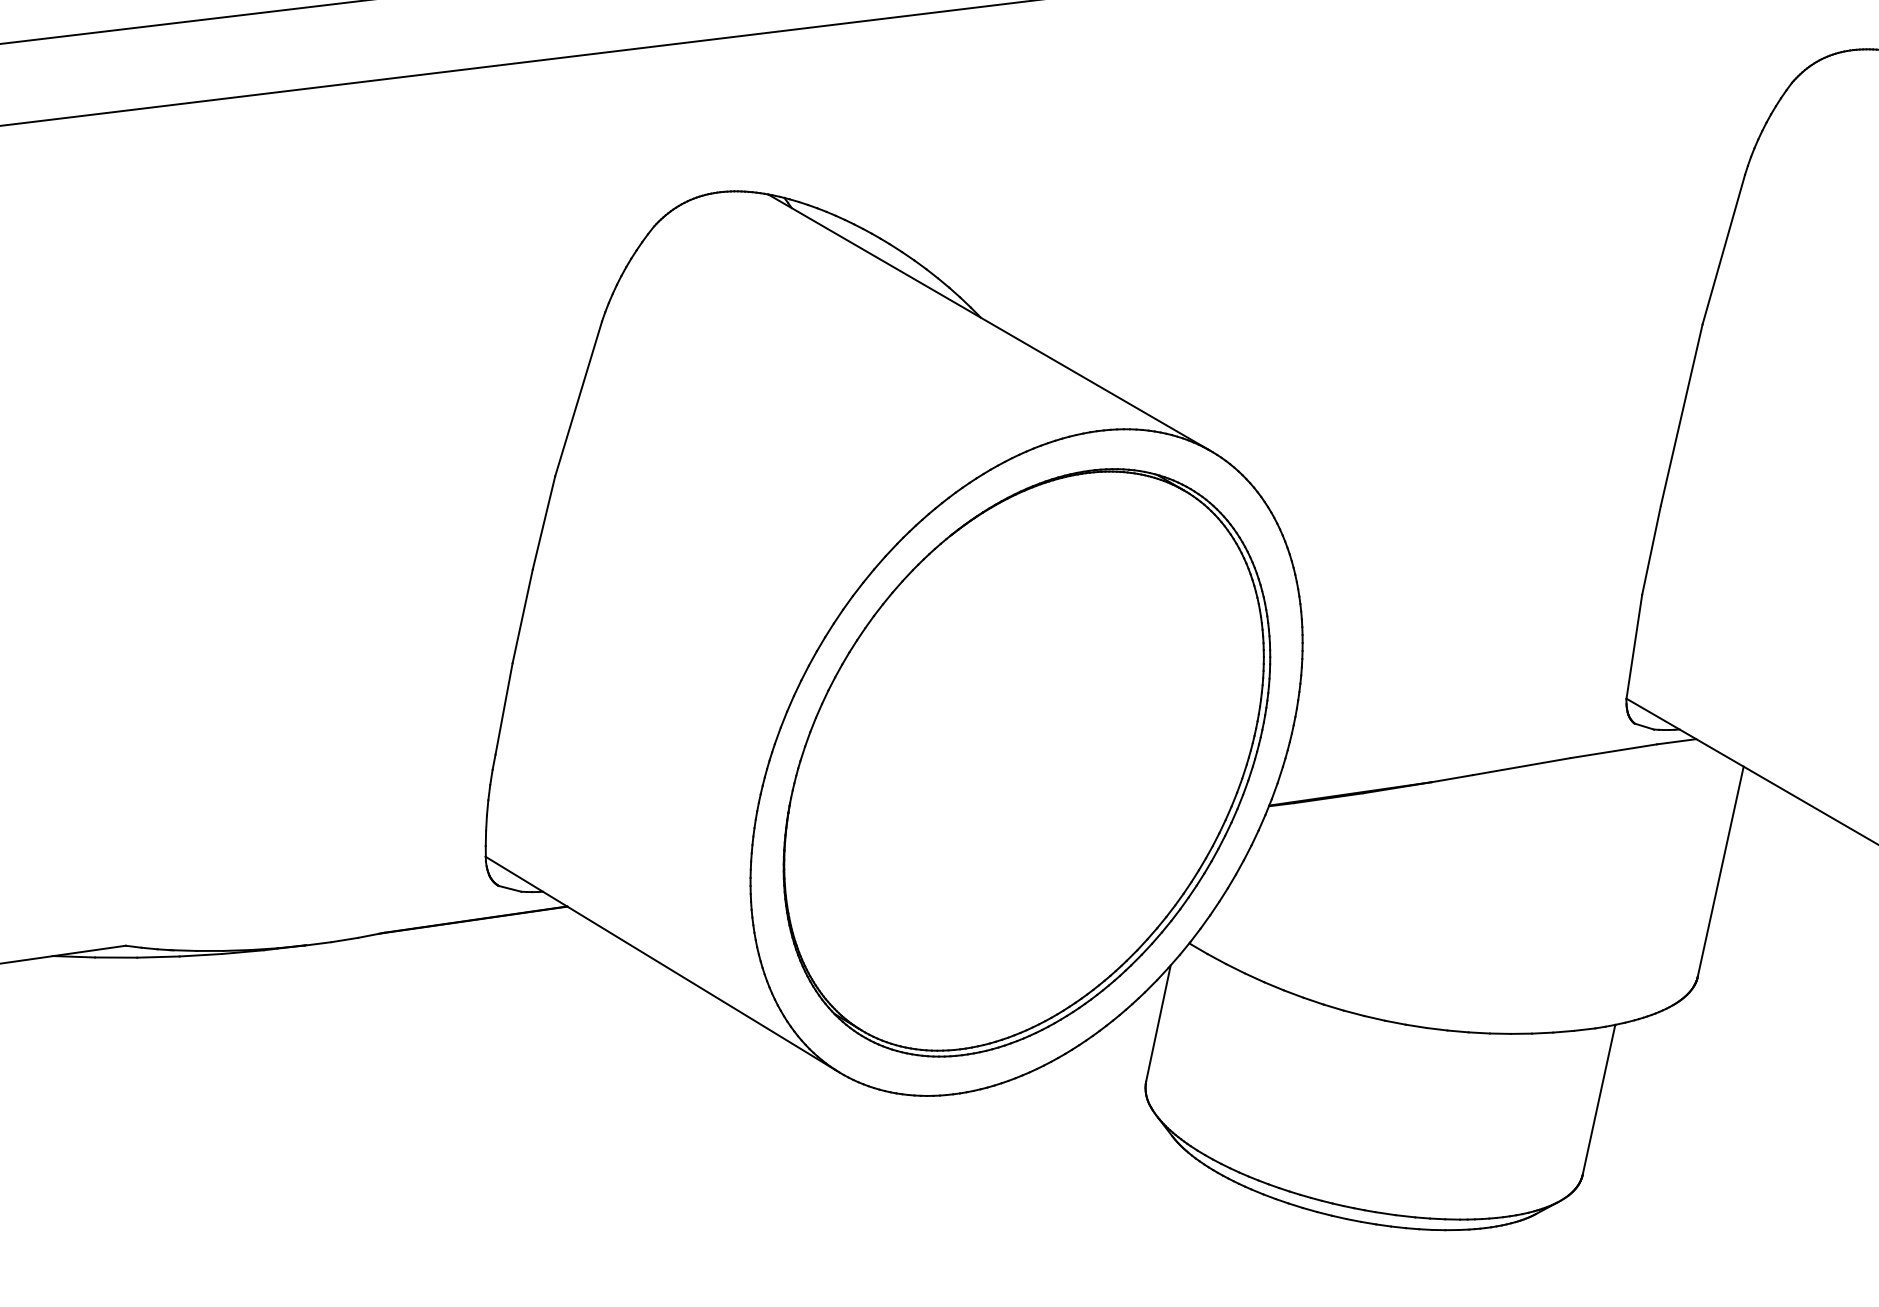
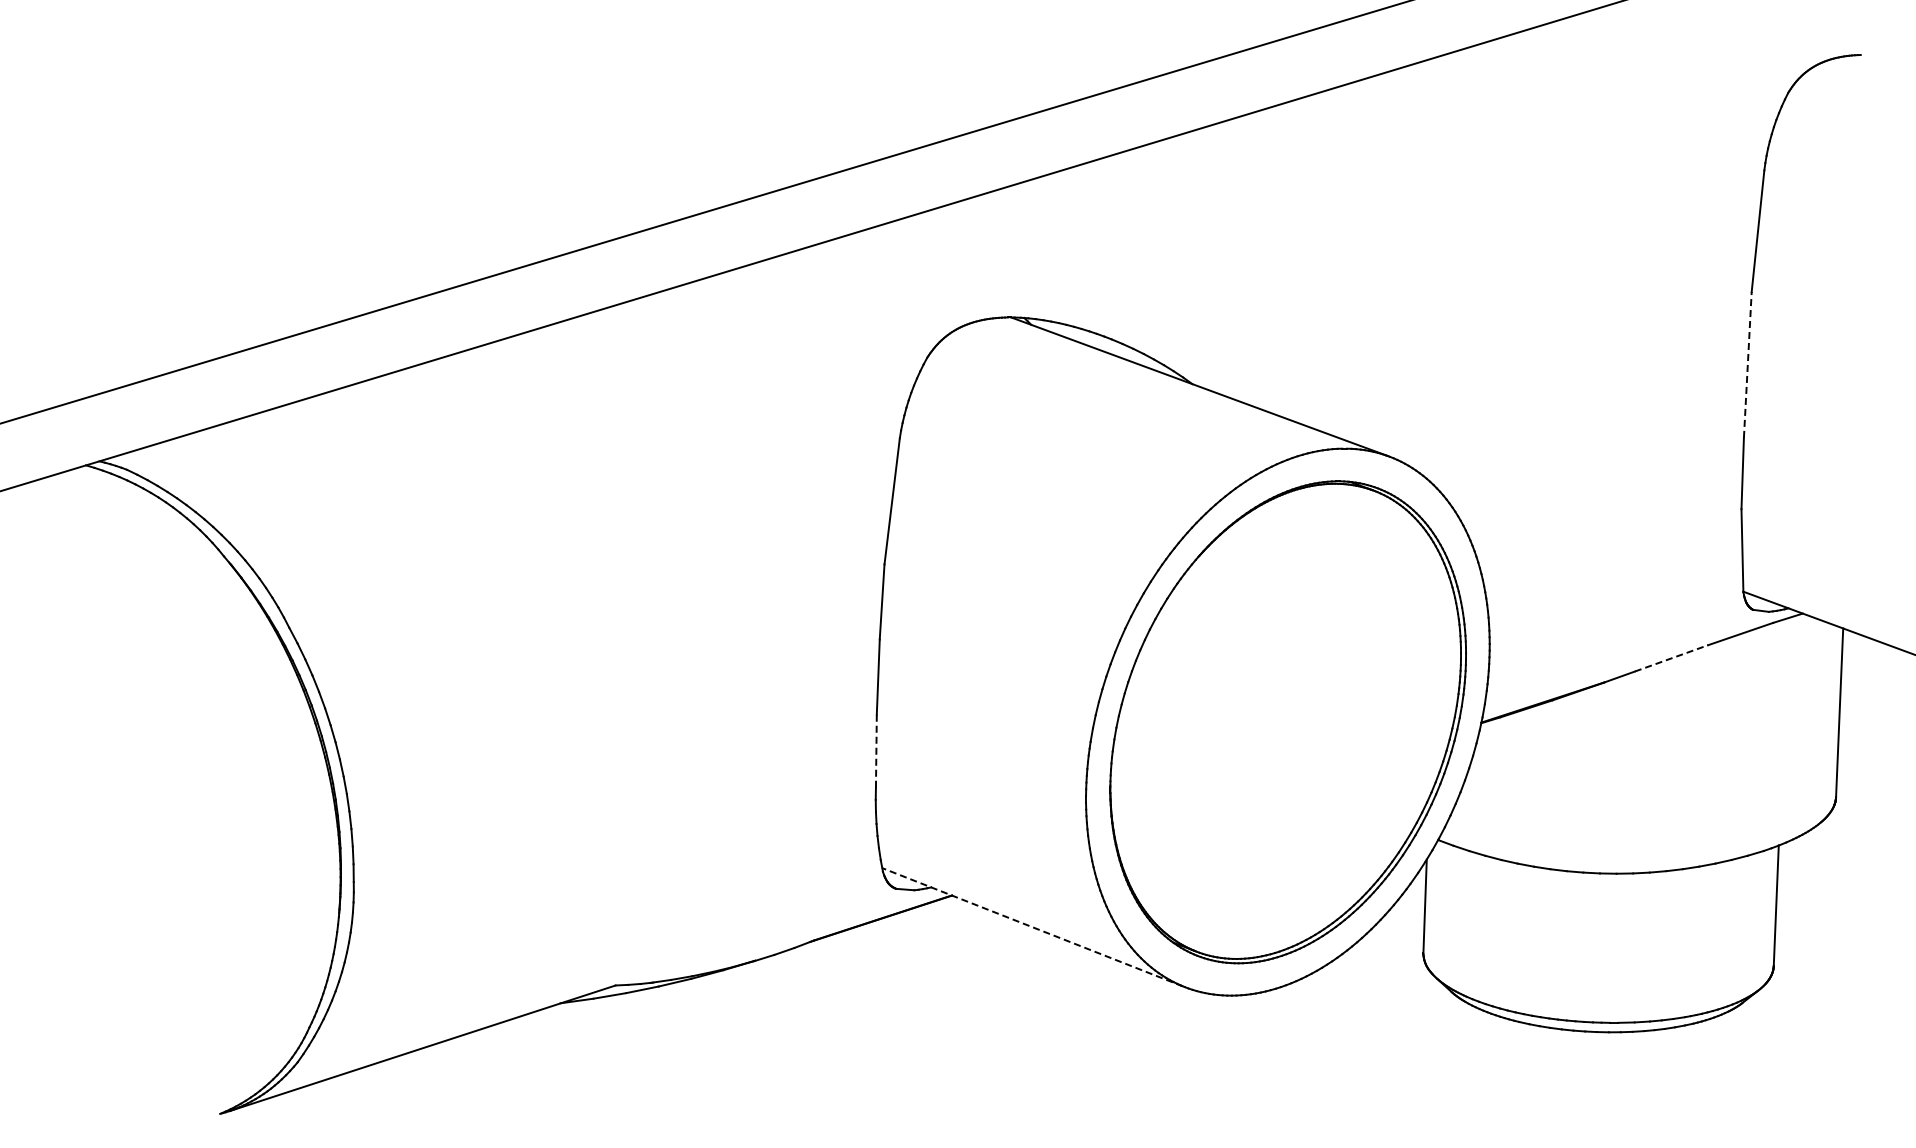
line: (1681, 414) -> (1747, 364), solid -> dashed
line: (504, 709) -> (876, 751), solid -> dashed
line: (1521, 766) -> (1671, 658), solid -> dashed
line: (661, 964) -> (1032, 927), solid -> dashed

